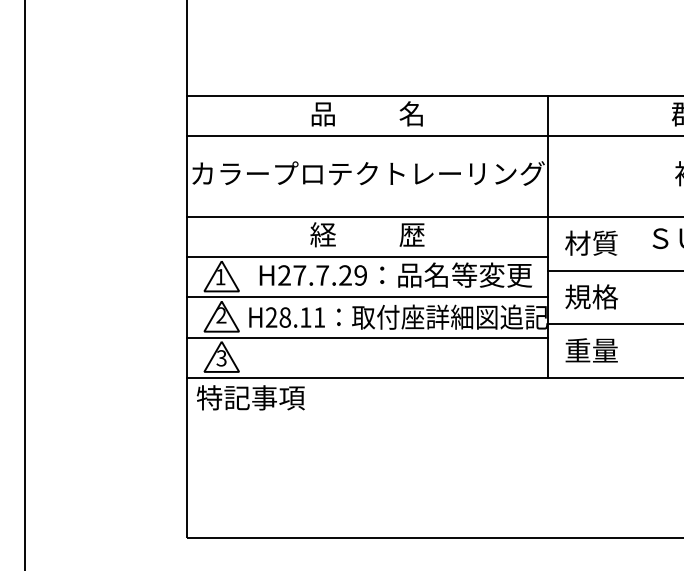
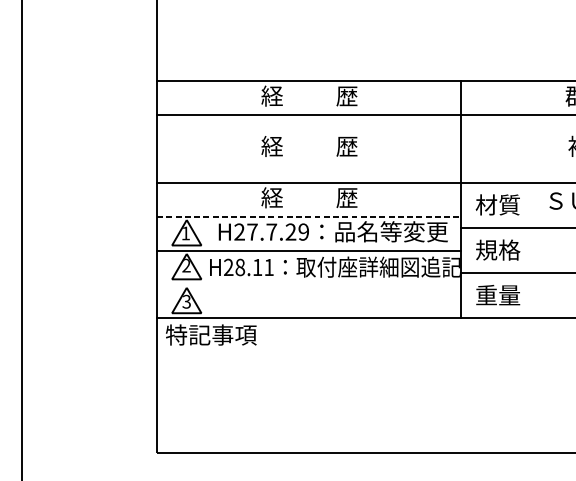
text: (367, 113) -> (309, 95), 品          名 -> 経          歴
text: (368, 173) -> (310, 146), カラープロテクトレーリング -> 経          歴
line: (367, 257) -> (309, 216), solid -> dashed
line: (366, 337) -> (308, 284), removed

